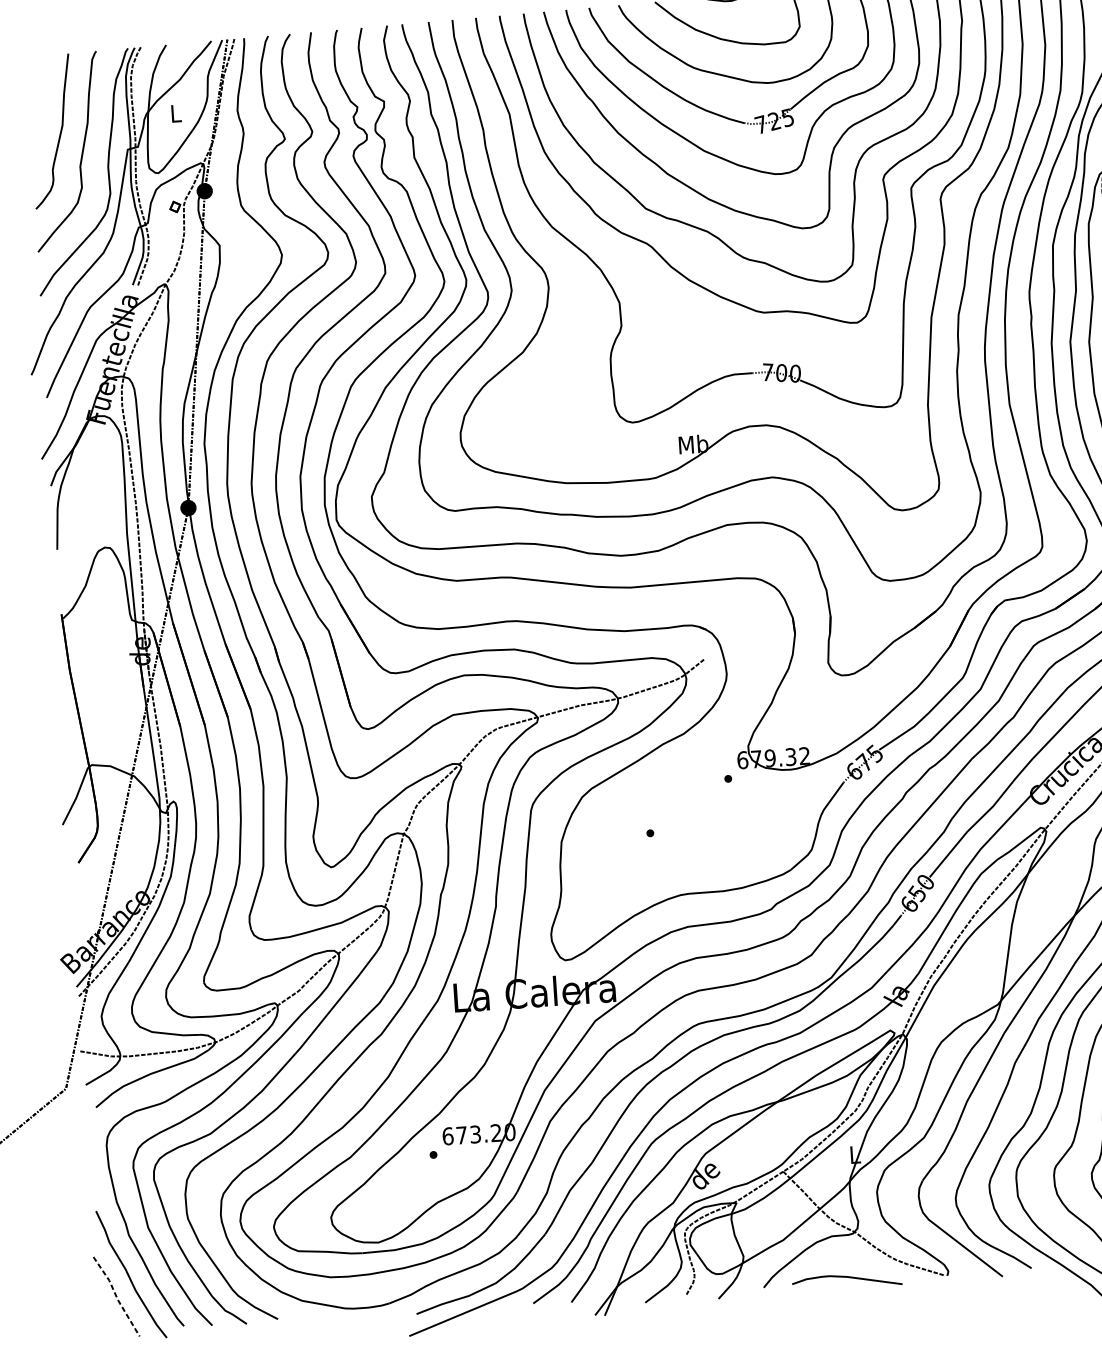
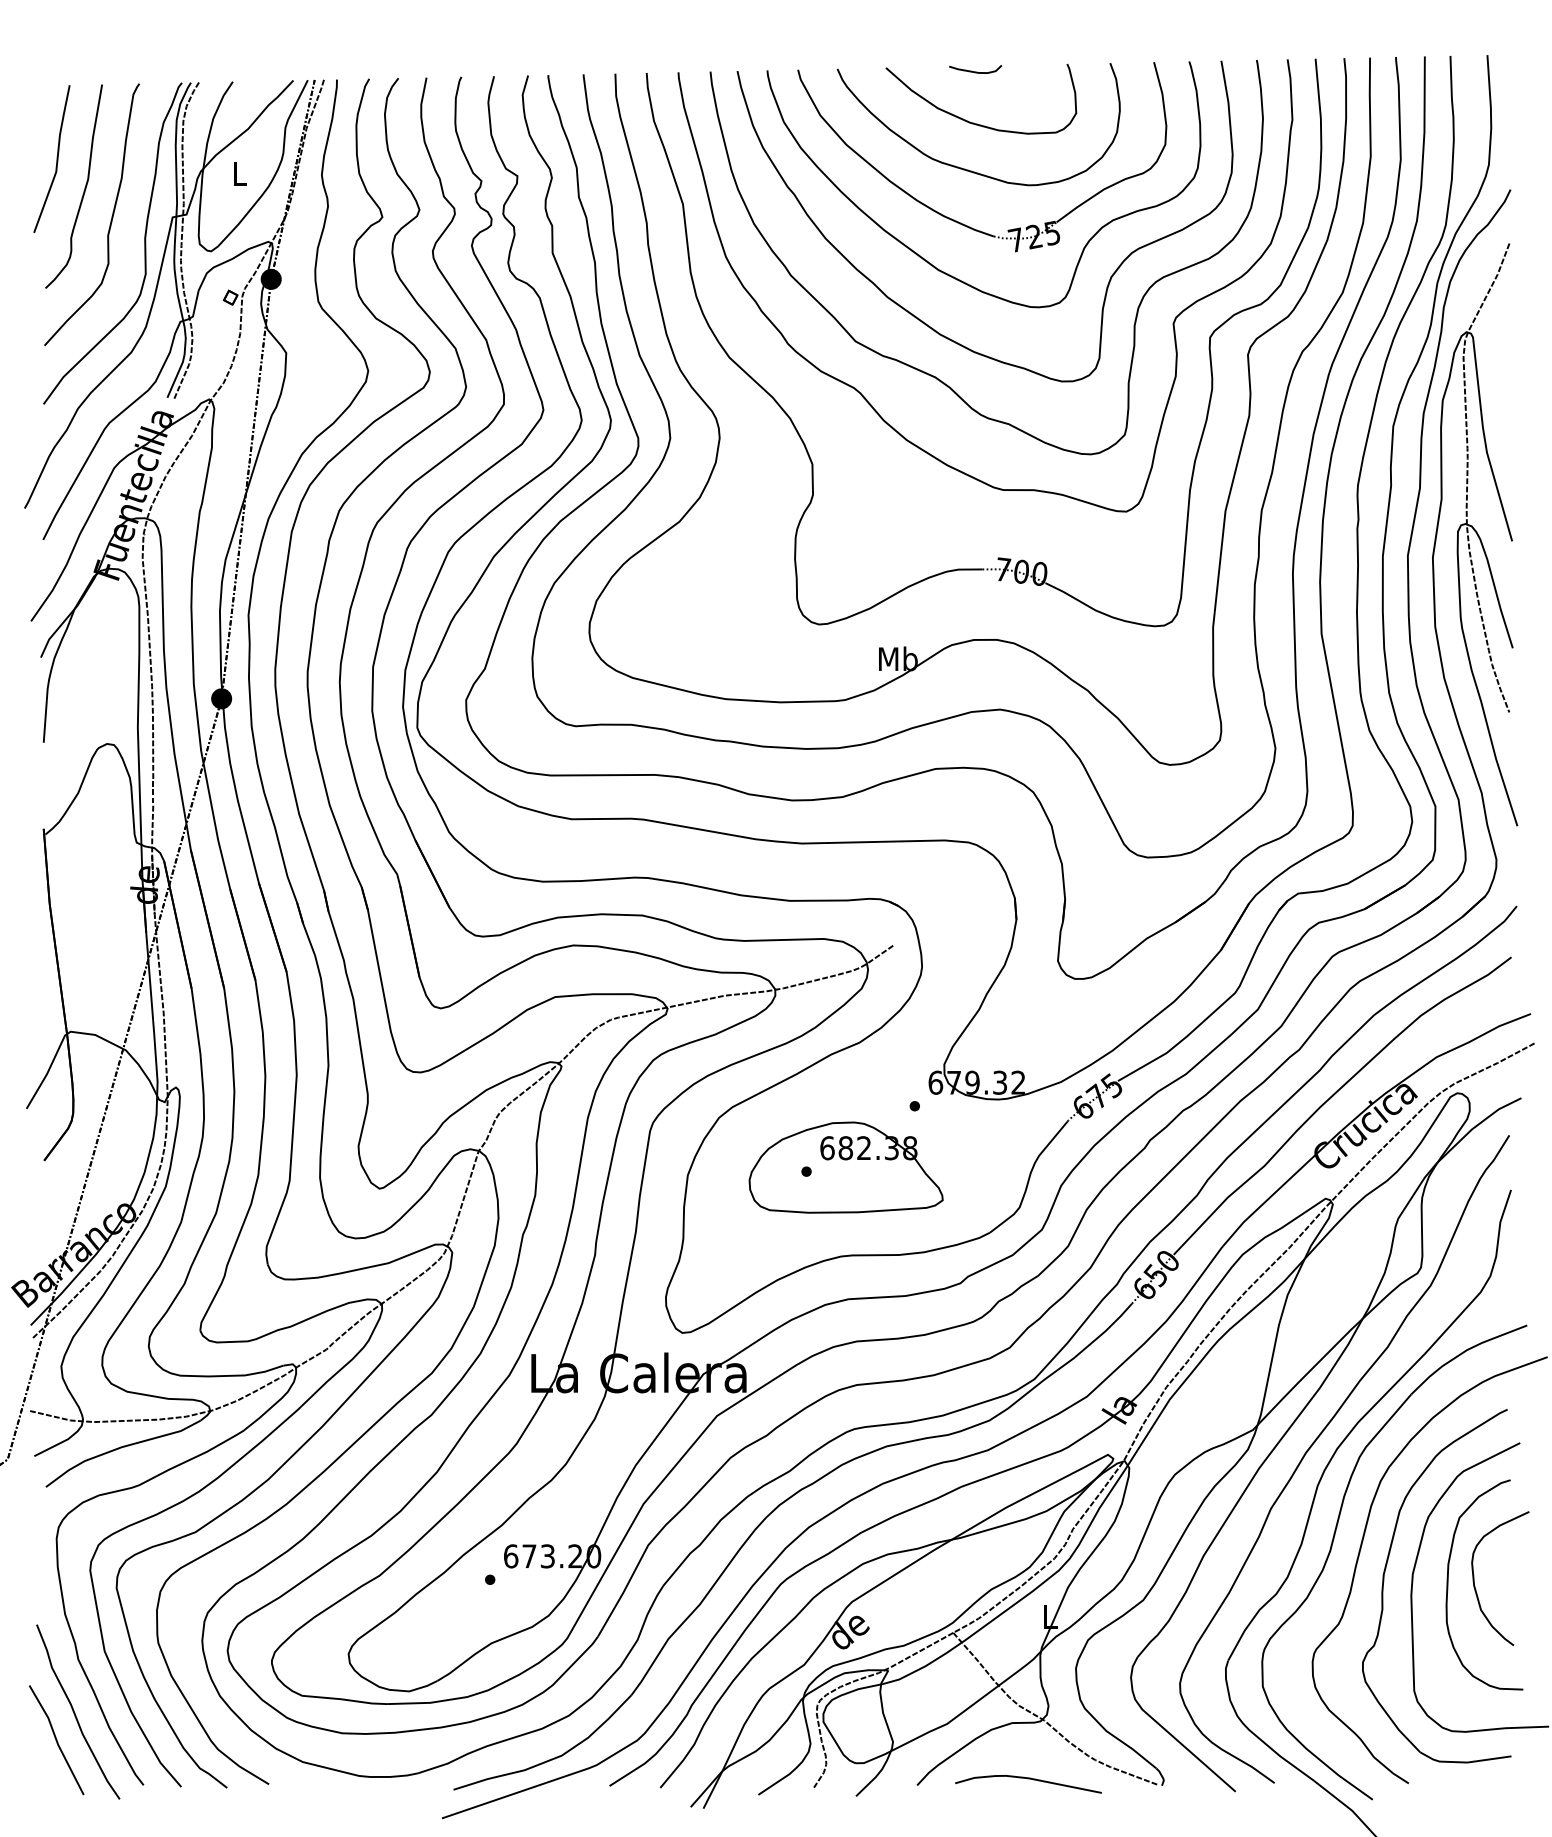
line: (37, 111) -> (56, 158), added
part: (679, 828) -> (845, 1167), added
line: (116, 1296) -> (56, 1740), dashed -> solid

